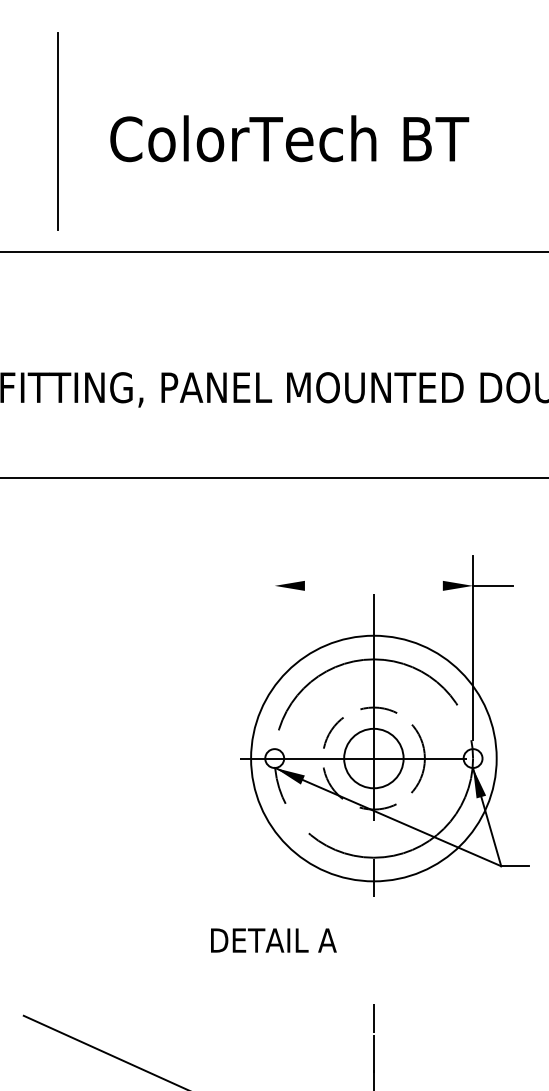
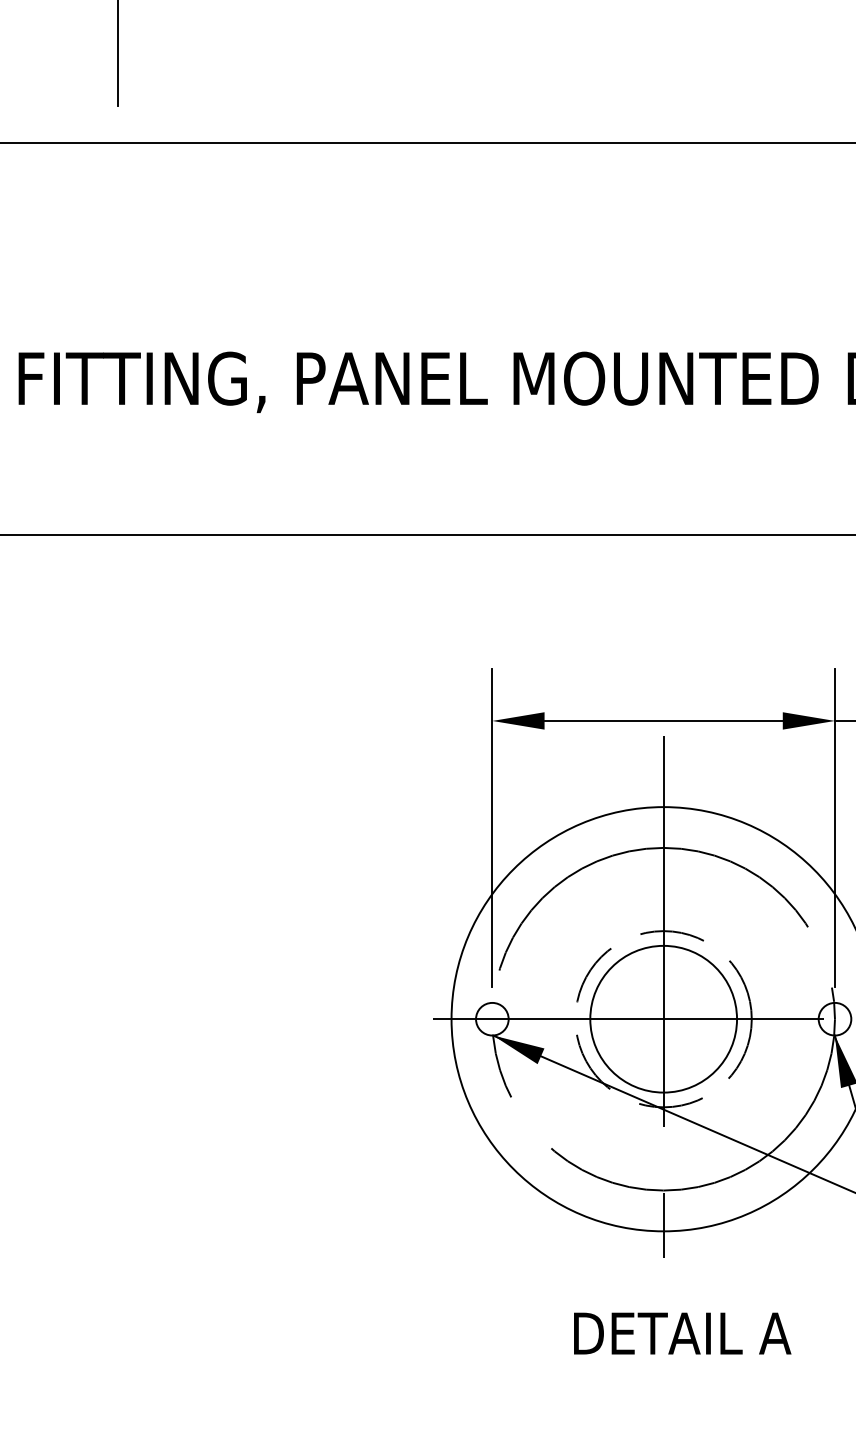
line: (373, 585) -> (662, 720), added
line: (274, 647) -> (491, 827), added
circle: (373, 758) -> (662, 1019), size x1.43
text: (273, 940) -> (681, 1333), moved

